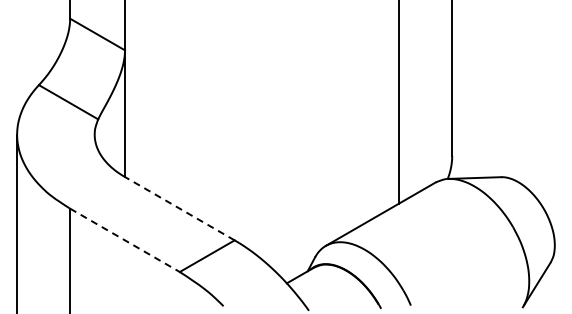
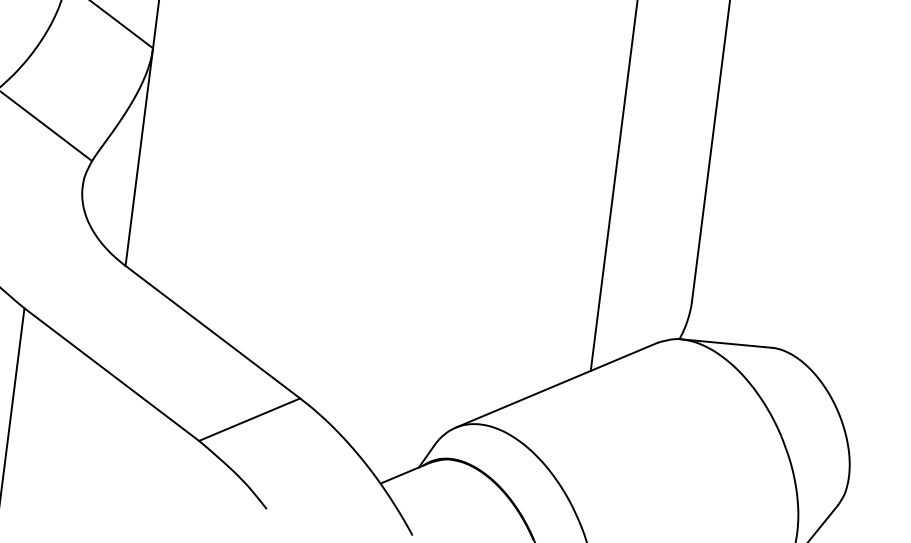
line: (179, 208) -> (212, 331), dashed -> solid
line: (125, 240) -> (112, 374), dashed -> solid

